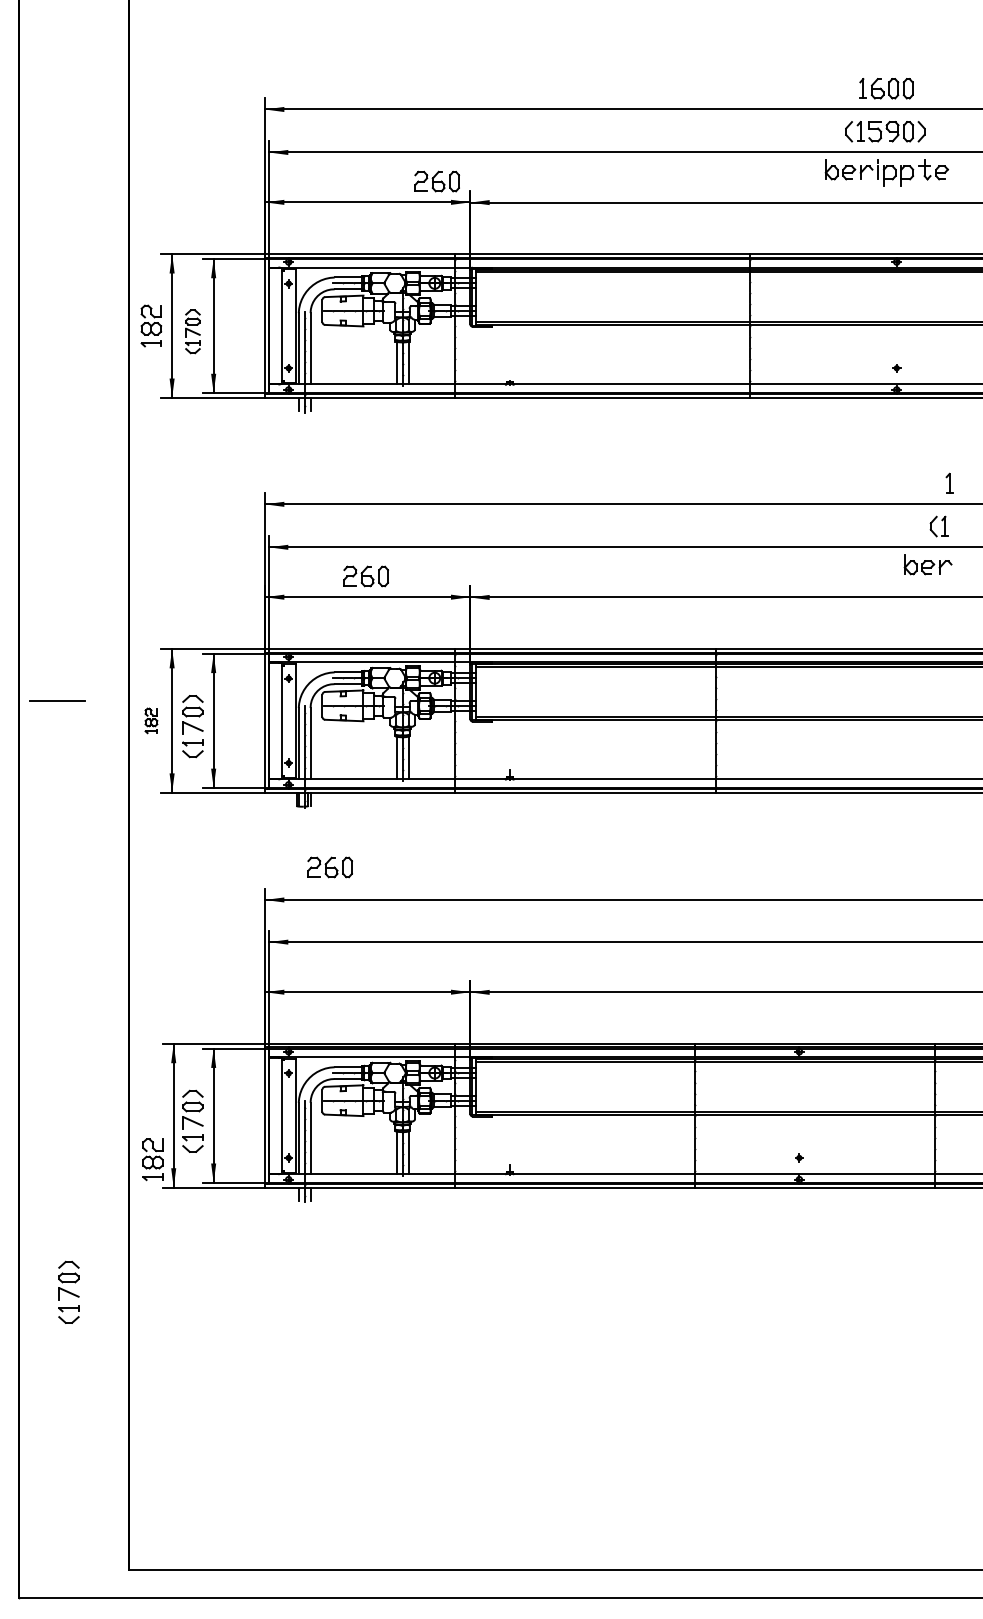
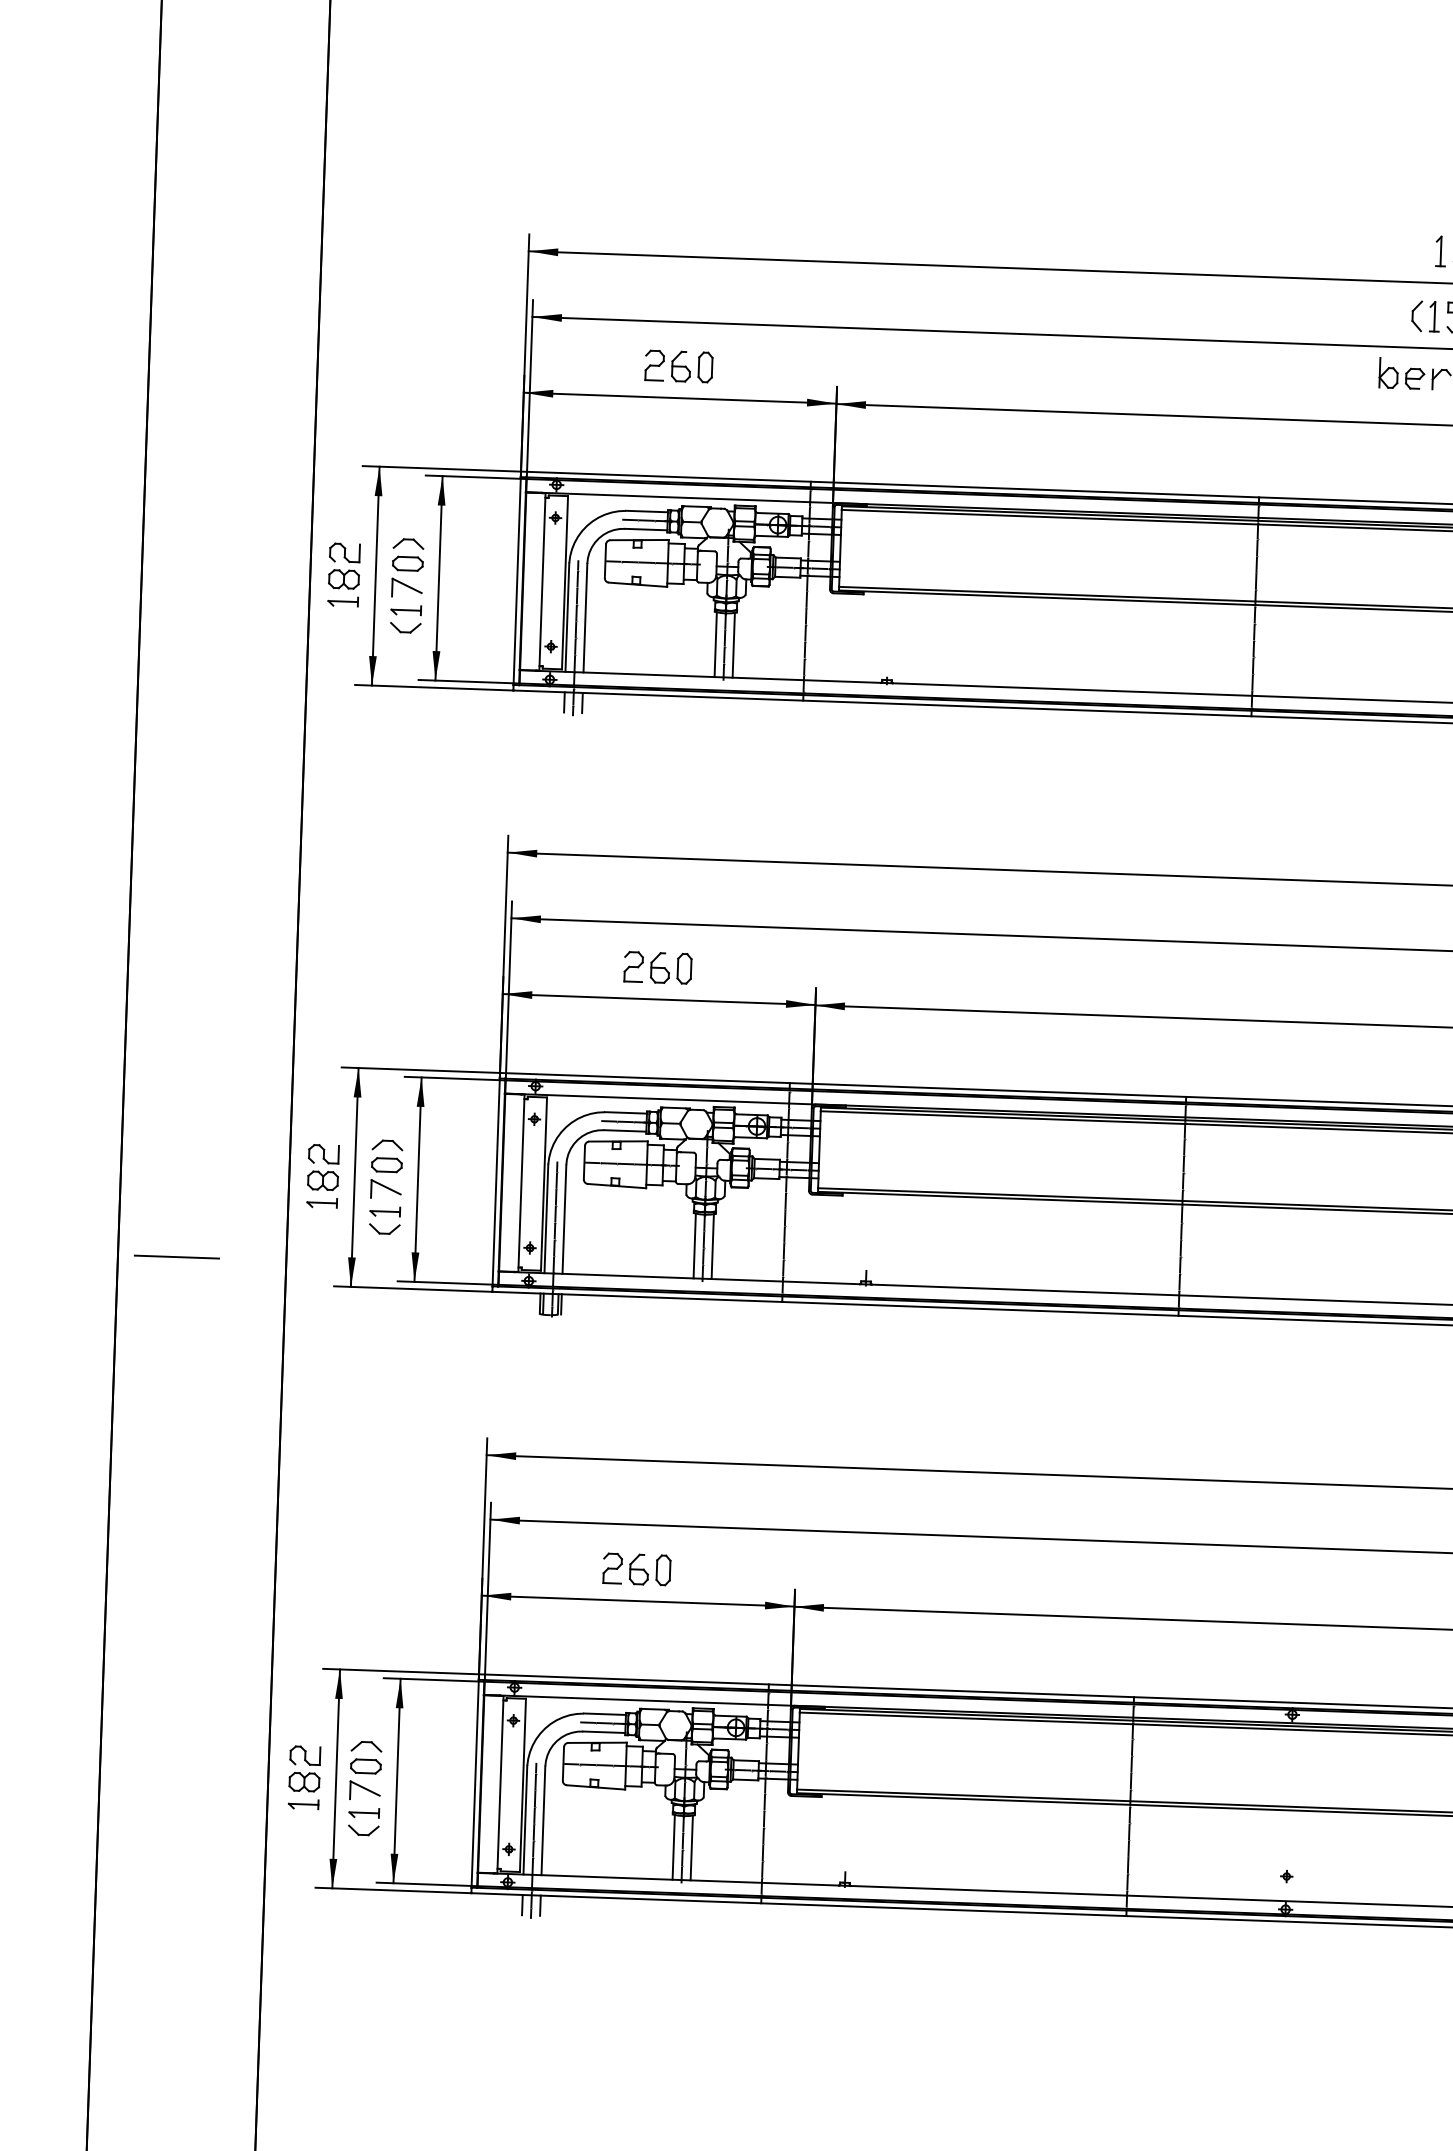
part: (436, 181) -> (677, 366), moved
part: (192, 331) -> (406, 585), size x1.43
line: (57, 700) -> (177, 1256), moved
part: (151, 720) -> (323, 1175), size x1.67
part: (329, 867) -> (635, 1569), moved
part: (152, 1159) -> (303, 1777), moved
part: (68, 1291) -> (166, 2041), removed

